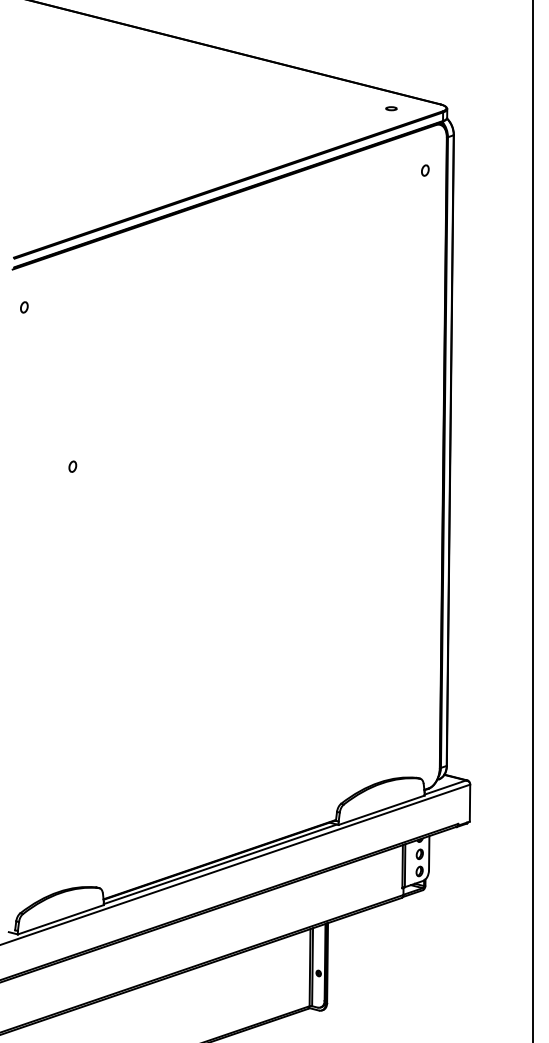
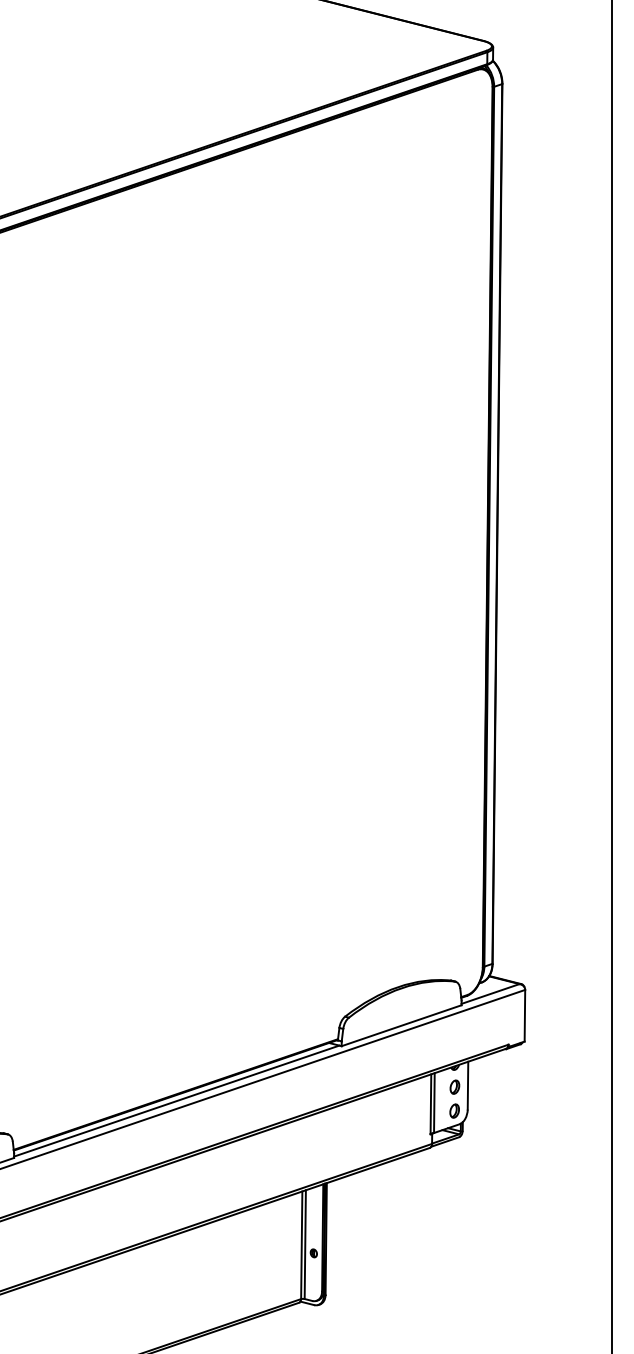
part: (391, 108) -> (415, 46), removed
part: (425, 170) -> (462, 133), removed

